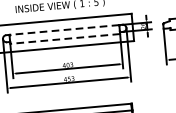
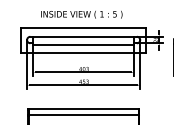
line: (64, 29) -> (83, 36), dashed -> solid
line: (65, 39) -> (83, 45), dashed -> solid

